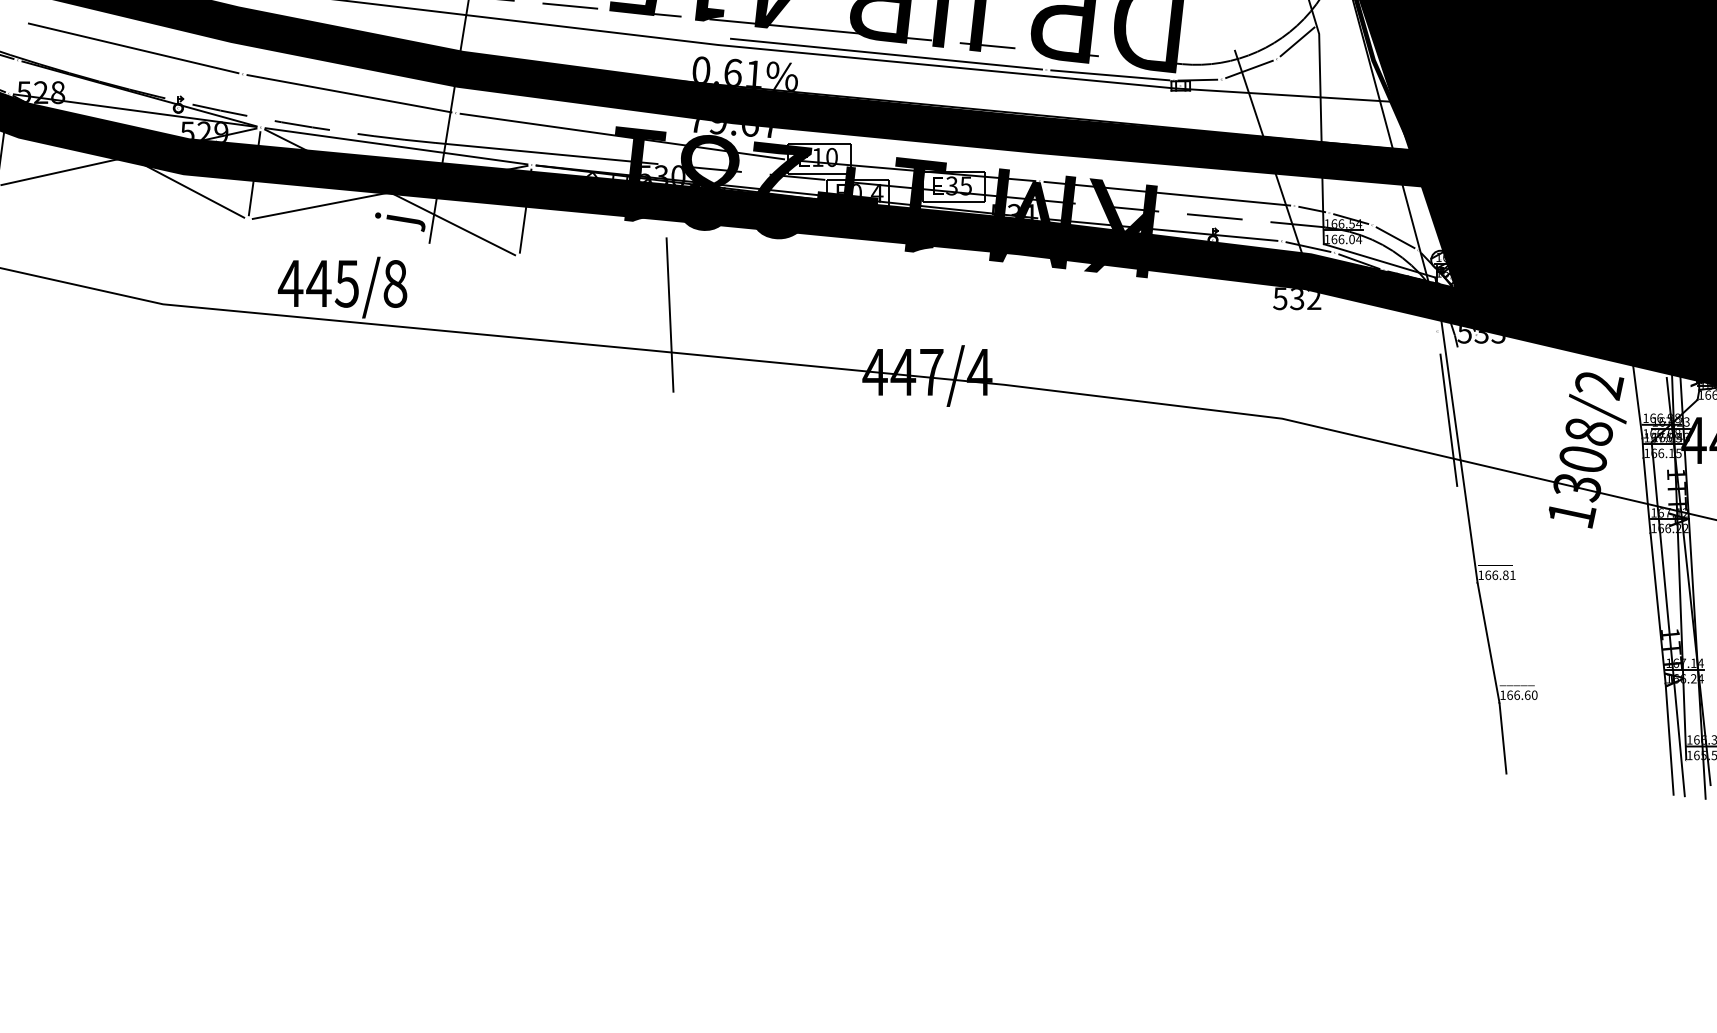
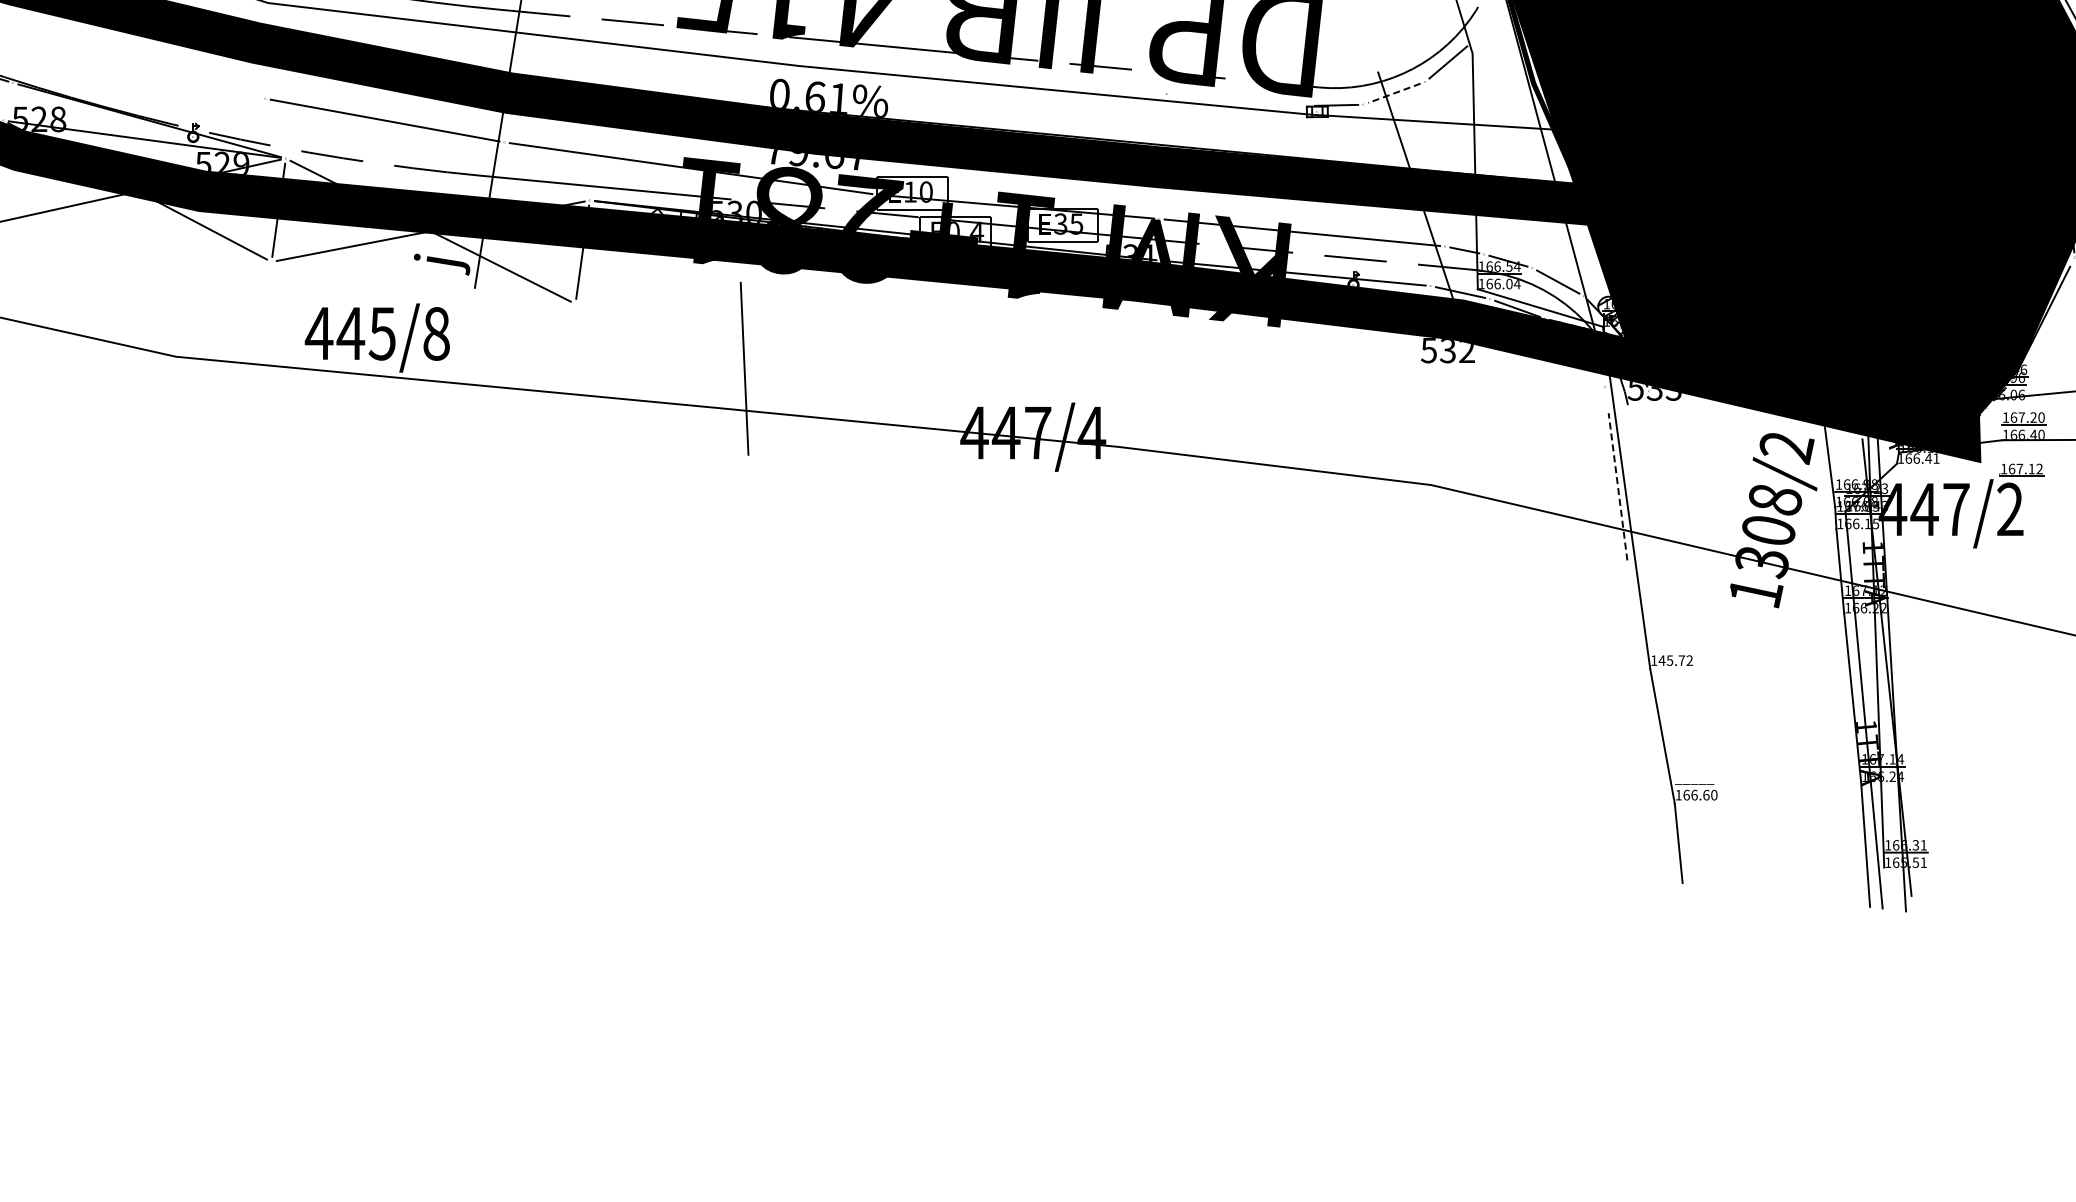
line: (133, 48) -> (142, 69), removed
line: (885, 54) -> (986, 76), removed
line: (1249, 69) -> (1394, 93), solid -> dashed
line: (1110, 74) -> (1238, 99), removed
line: (396, 146) -> (437, 179), removed
line: (1448, 420) -> (1617, 486), solid -> dashed
text: (1500, 575) -> (1675, 660), 166.81 -> 145.72

